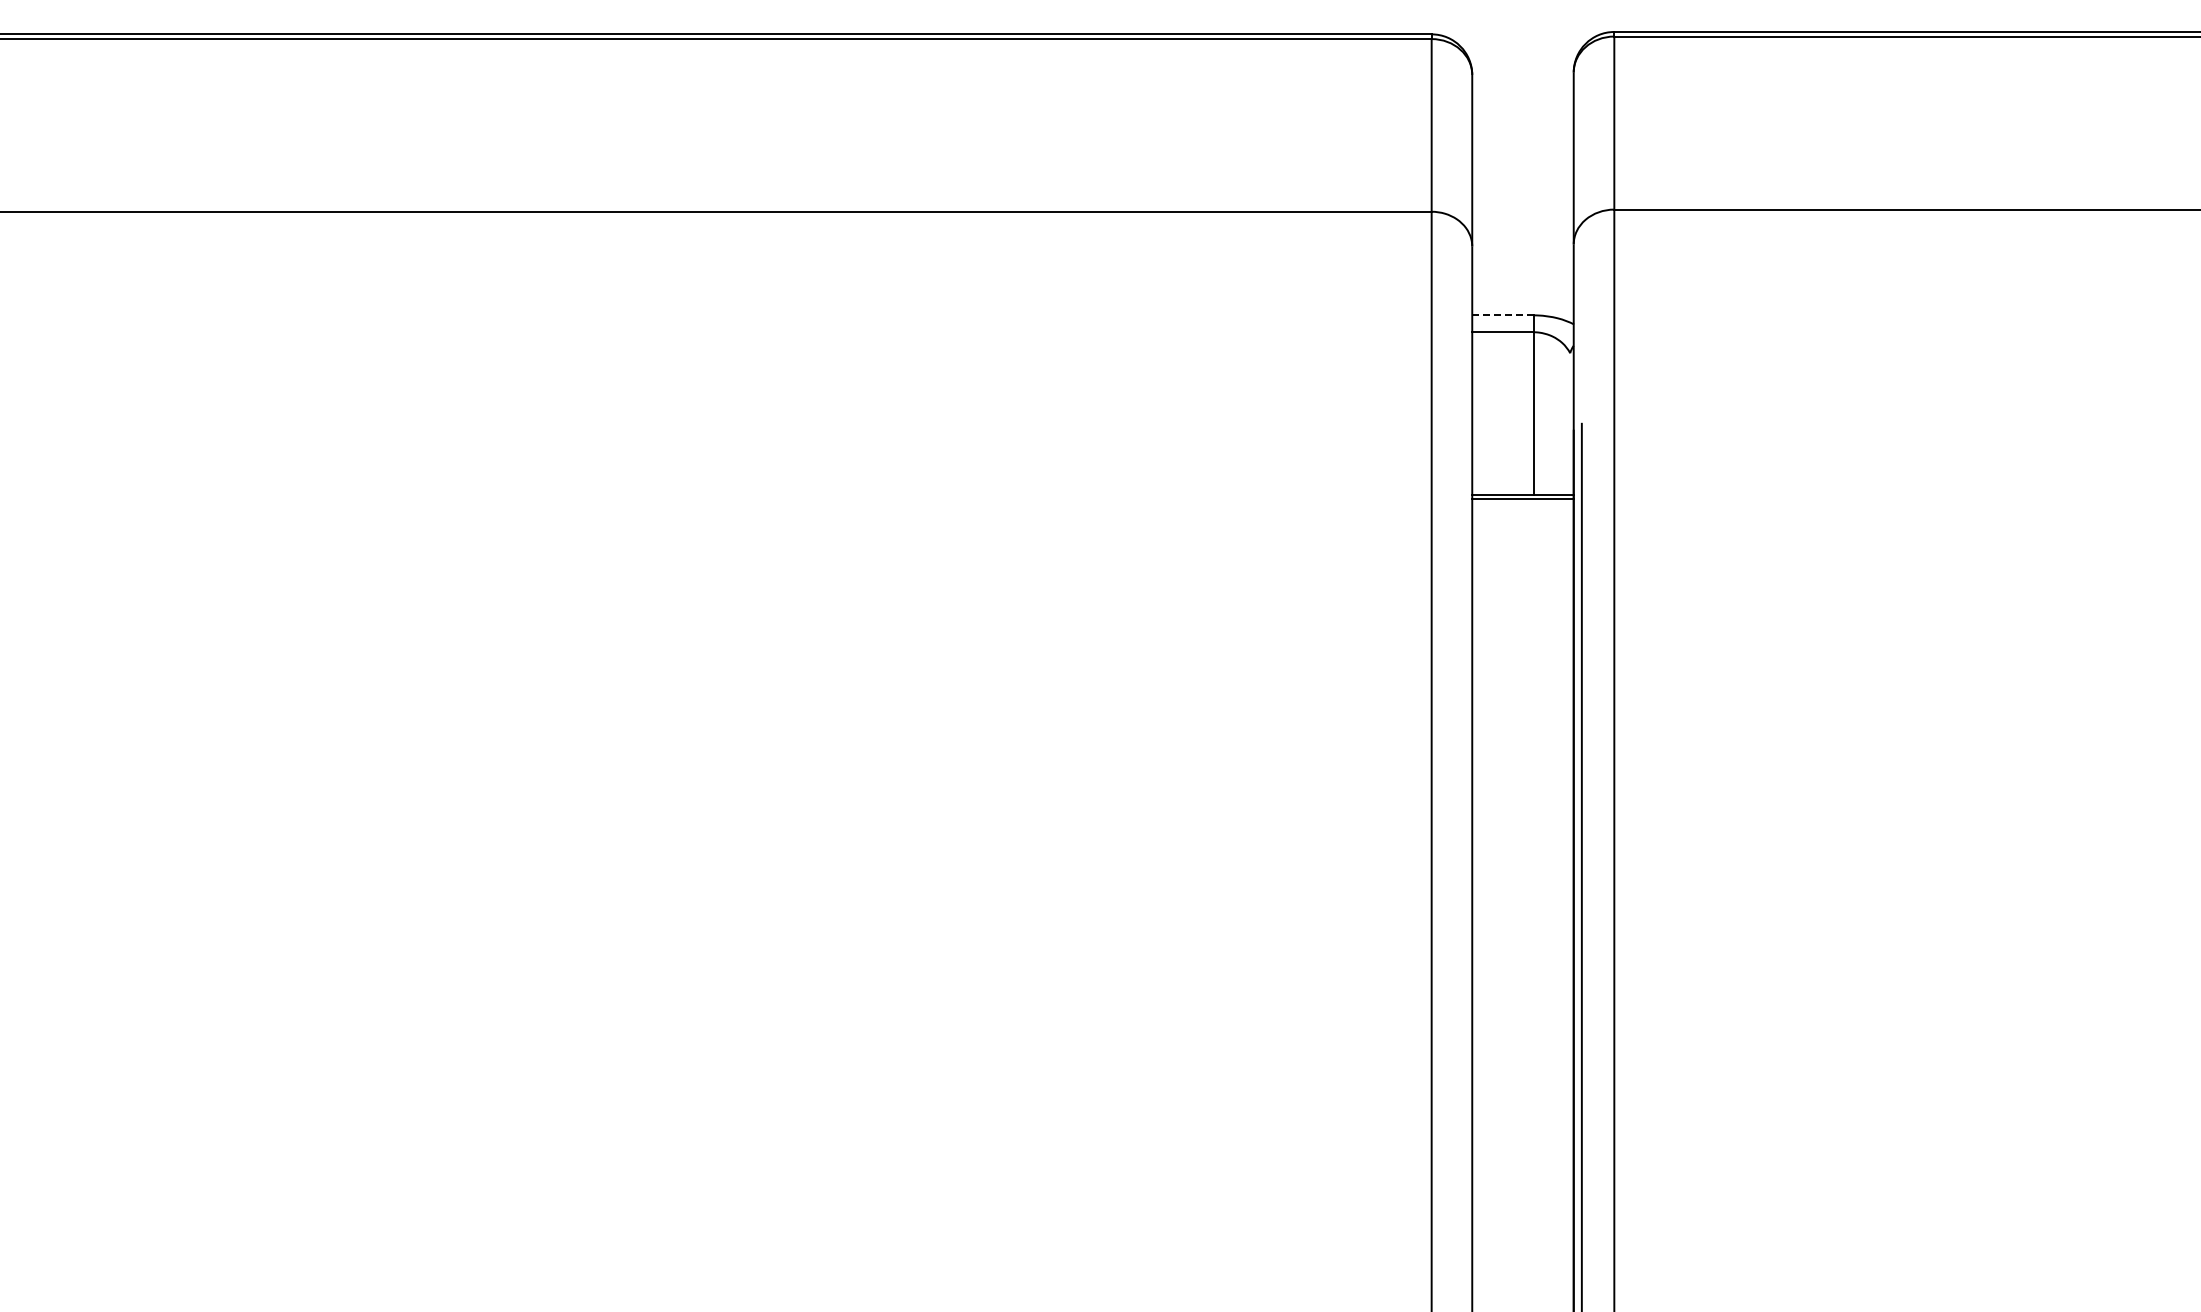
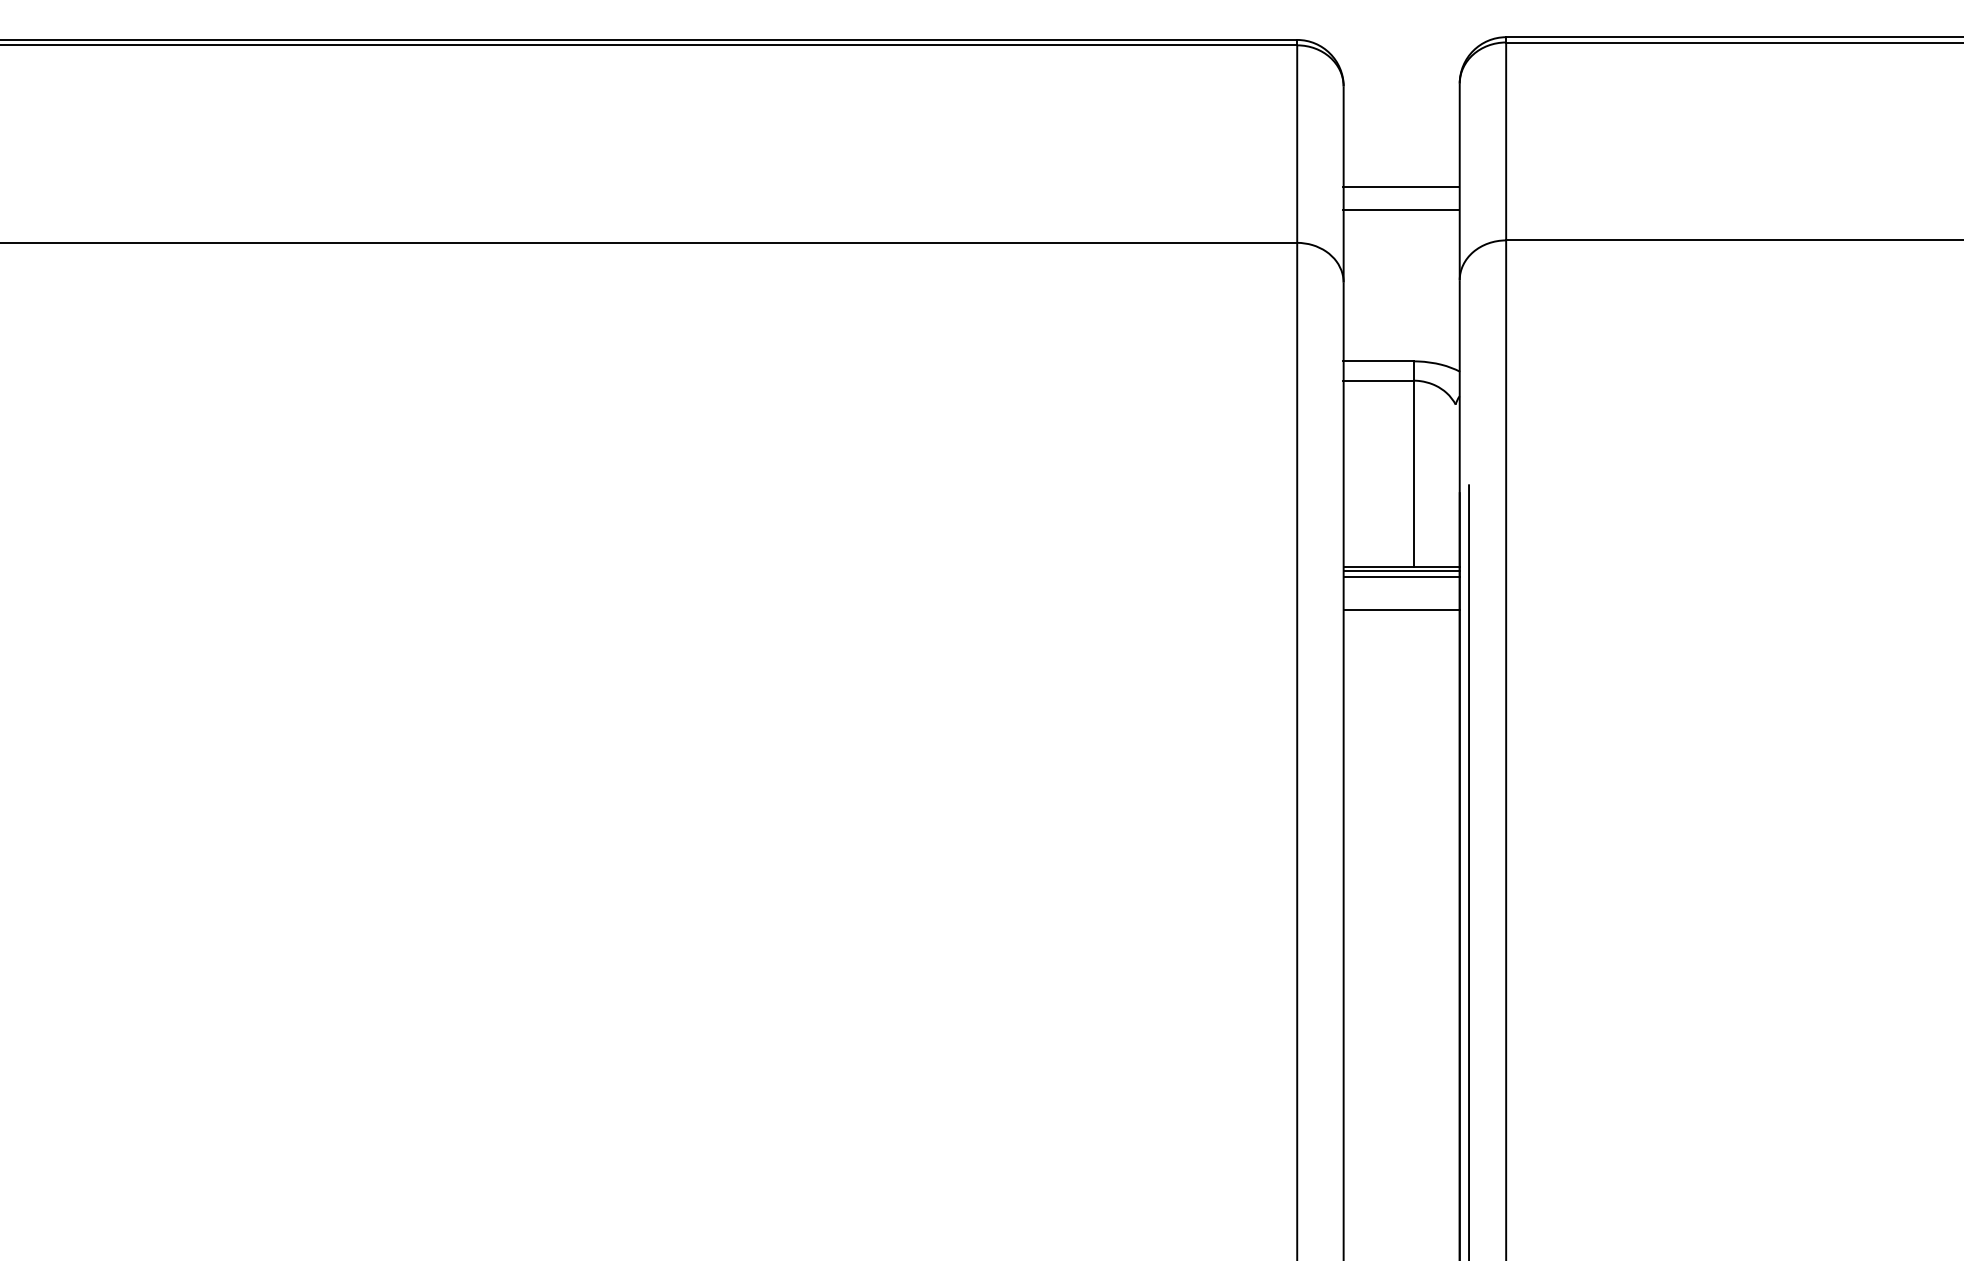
line: (1522, 162) -> (1401, 186), added
line: (1522, 182) -> (1401, 209), added
line: (1502, 315) -> (1378, 361), dashed -> solid
line: (1522, 503) -> (1401, 576), added
line: (1522, 533) -> (1401, 610), added

